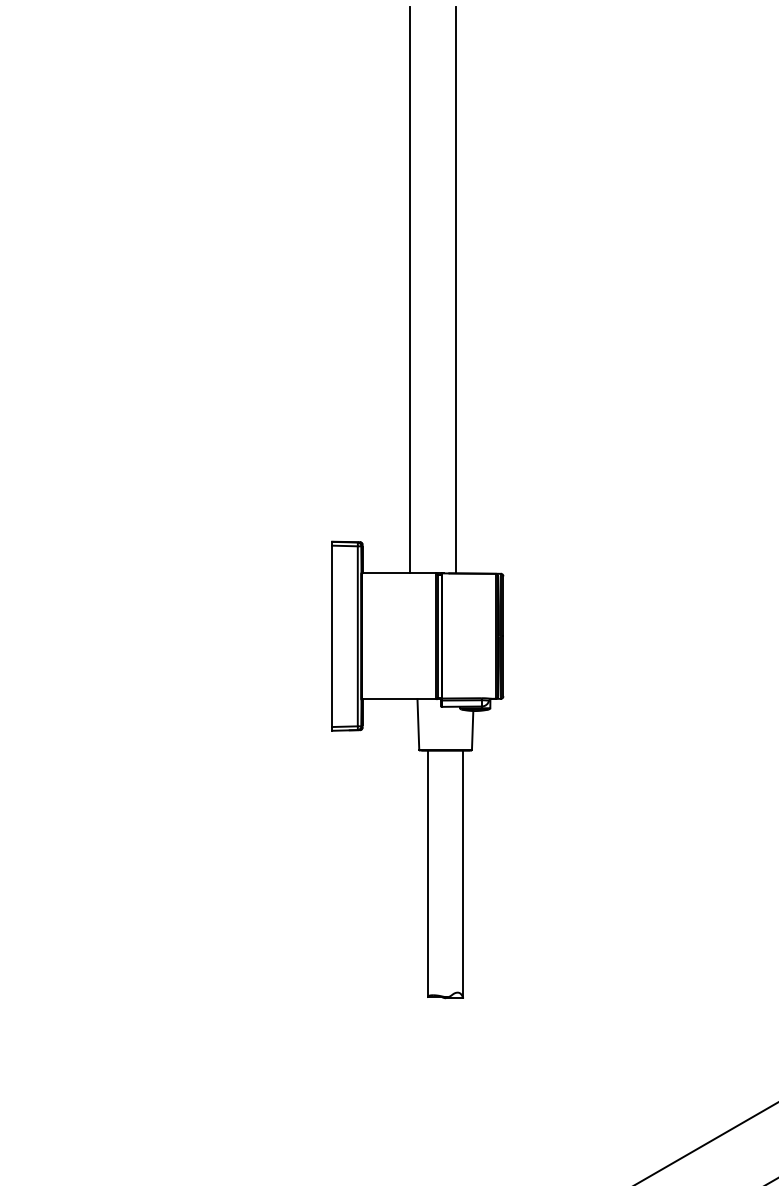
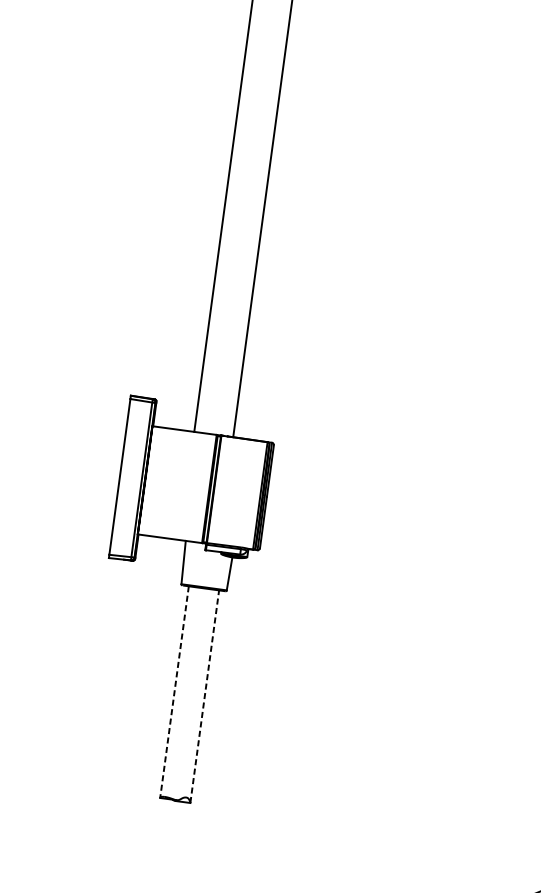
line: (427, 874) -> (174, 692), solid -> dashed
line: (463, 874) -> (204, 696), solid -> dashed

